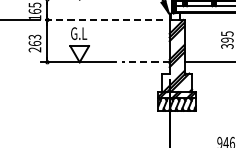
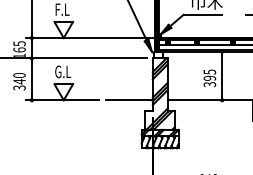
line: (101, 20) -> (85, 58), dashed -> solid
text: (34, 43) -> (19, 81), 263 -> 340
line: (146, 62) -> (129, 100), dashed -> solid

